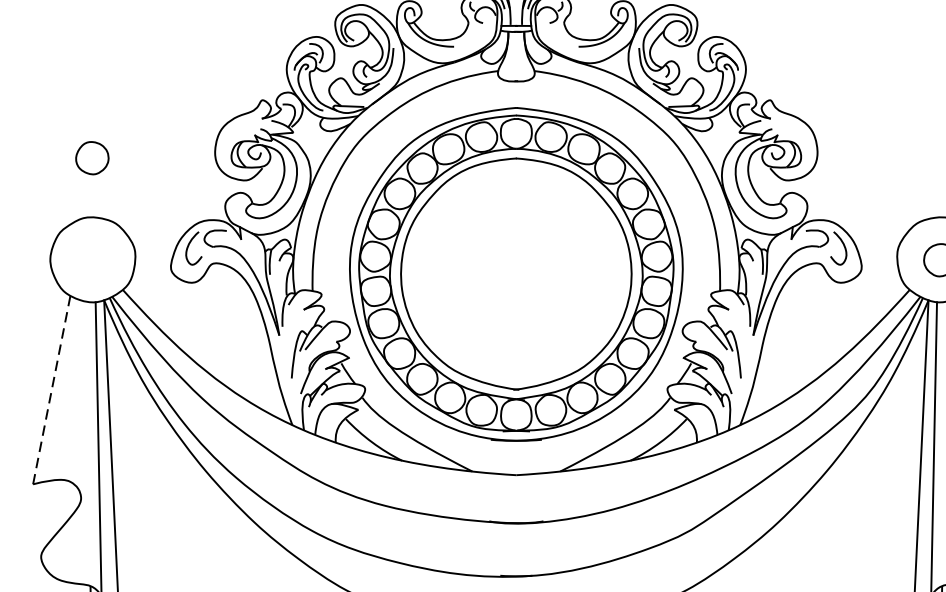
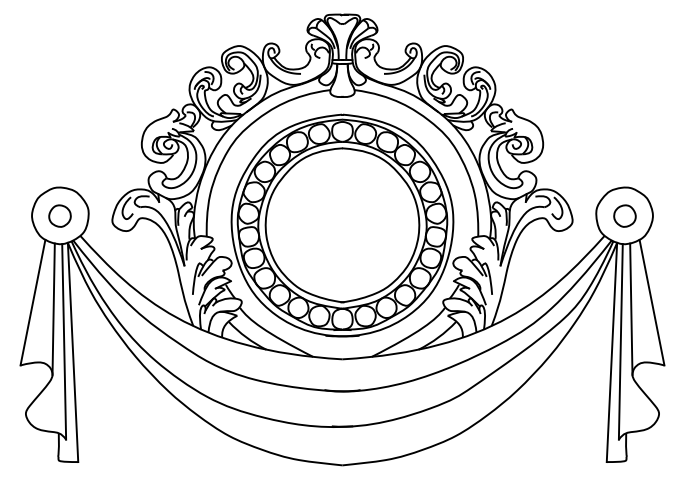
part: (91, 157) -> (59, 215), moved
line: (51, 389) -> (32, 302), dashed -> solid
line: (82, 398) -> (53, 308), added

